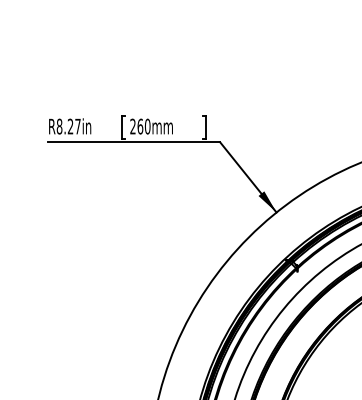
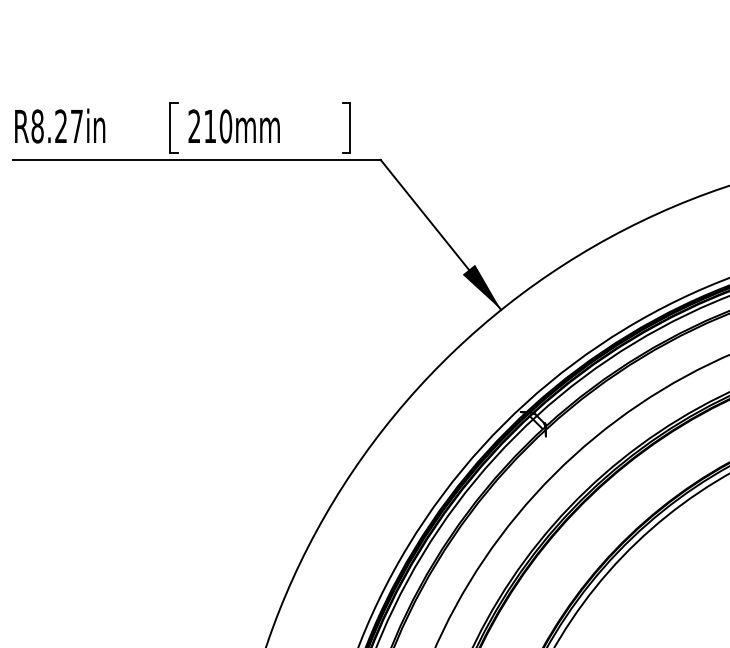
text: (140, 126) -> (210, 126), 260mm -> 210mm

